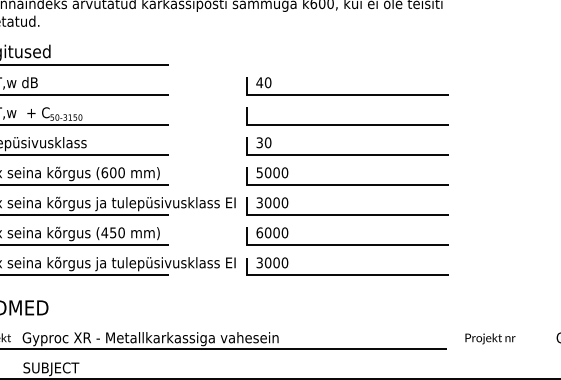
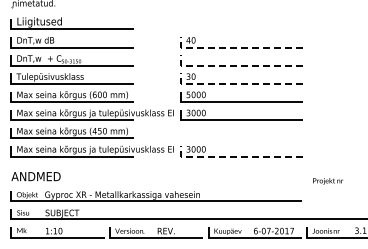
line: (337, 94) -> (235, 47), solid -> dashed
line: (337, 124) -> (235, 65), solid -> dashed
line: (337, 154) -> (235, 83), solid -> dashed
part: (347, 236) -> (241, 133), removed
line: (337, 274) -> (235, 156), solid -> dashed
text: (489, 339) -> (327, 181), moved

